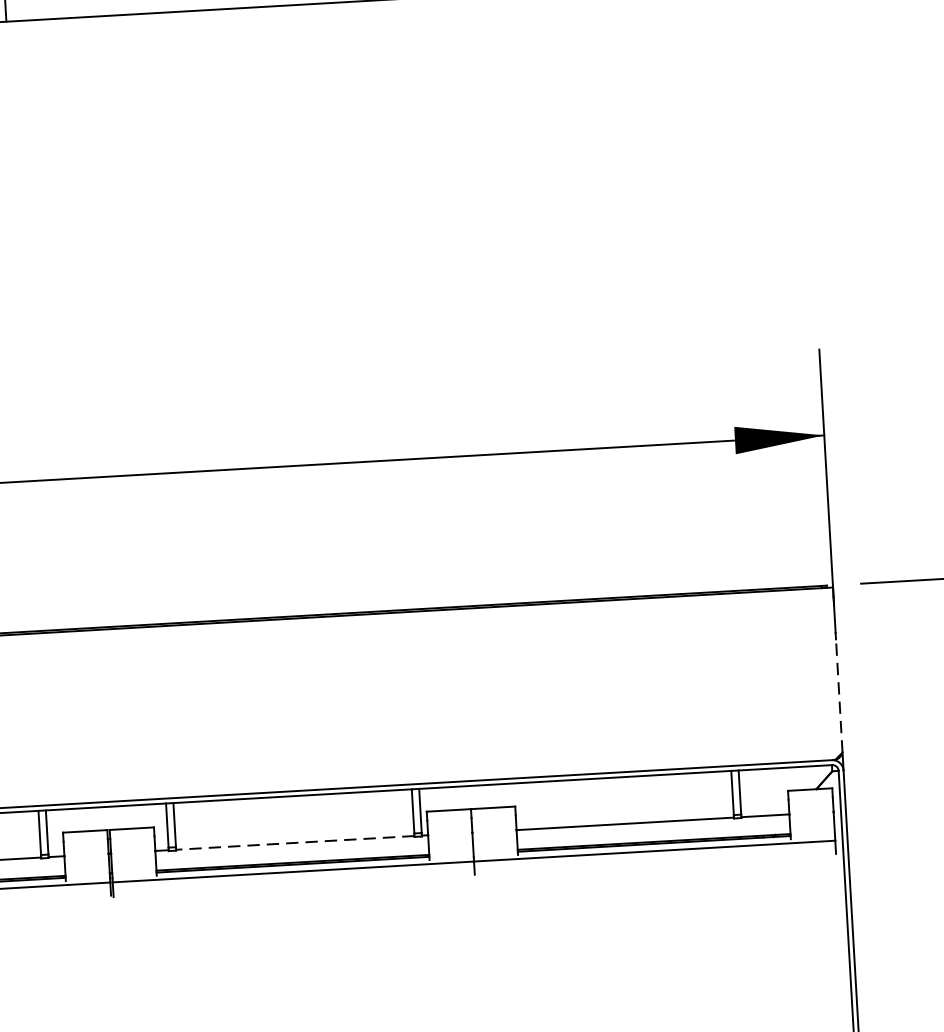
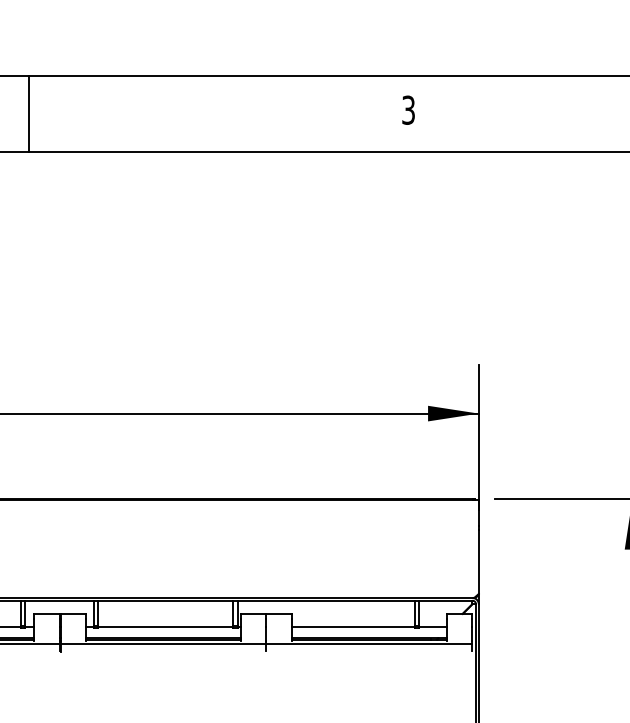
line: (838, 695) -> (478, 561), dashed -> solid
line: (294, 843) -> (165, 627), dashed -> solid

